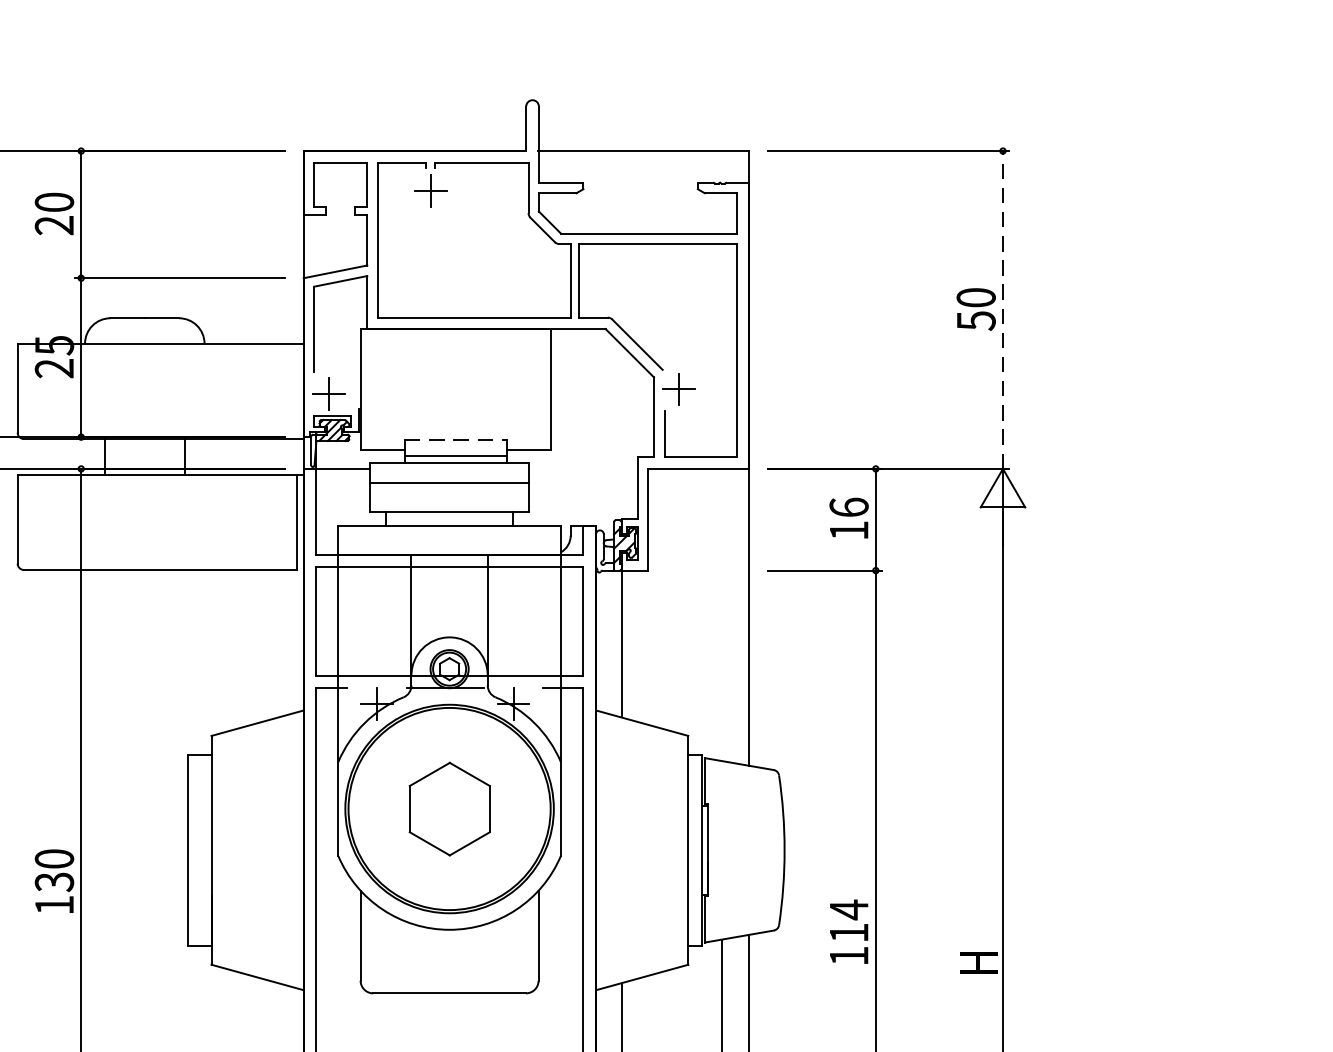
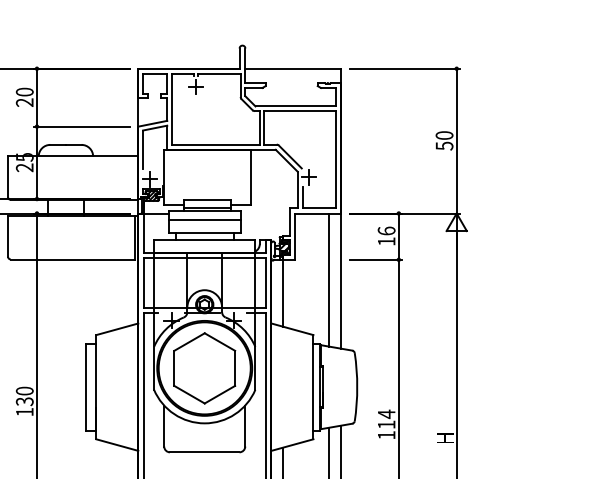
line: (1002, 308) -> (456, 140), dashed -> solid
line: (457, 440) -> (208, 200), dashed -> solid
line: (721, 613) -> (328, 279), added
part: (449, 809) -> (204, 368), size x1.67

